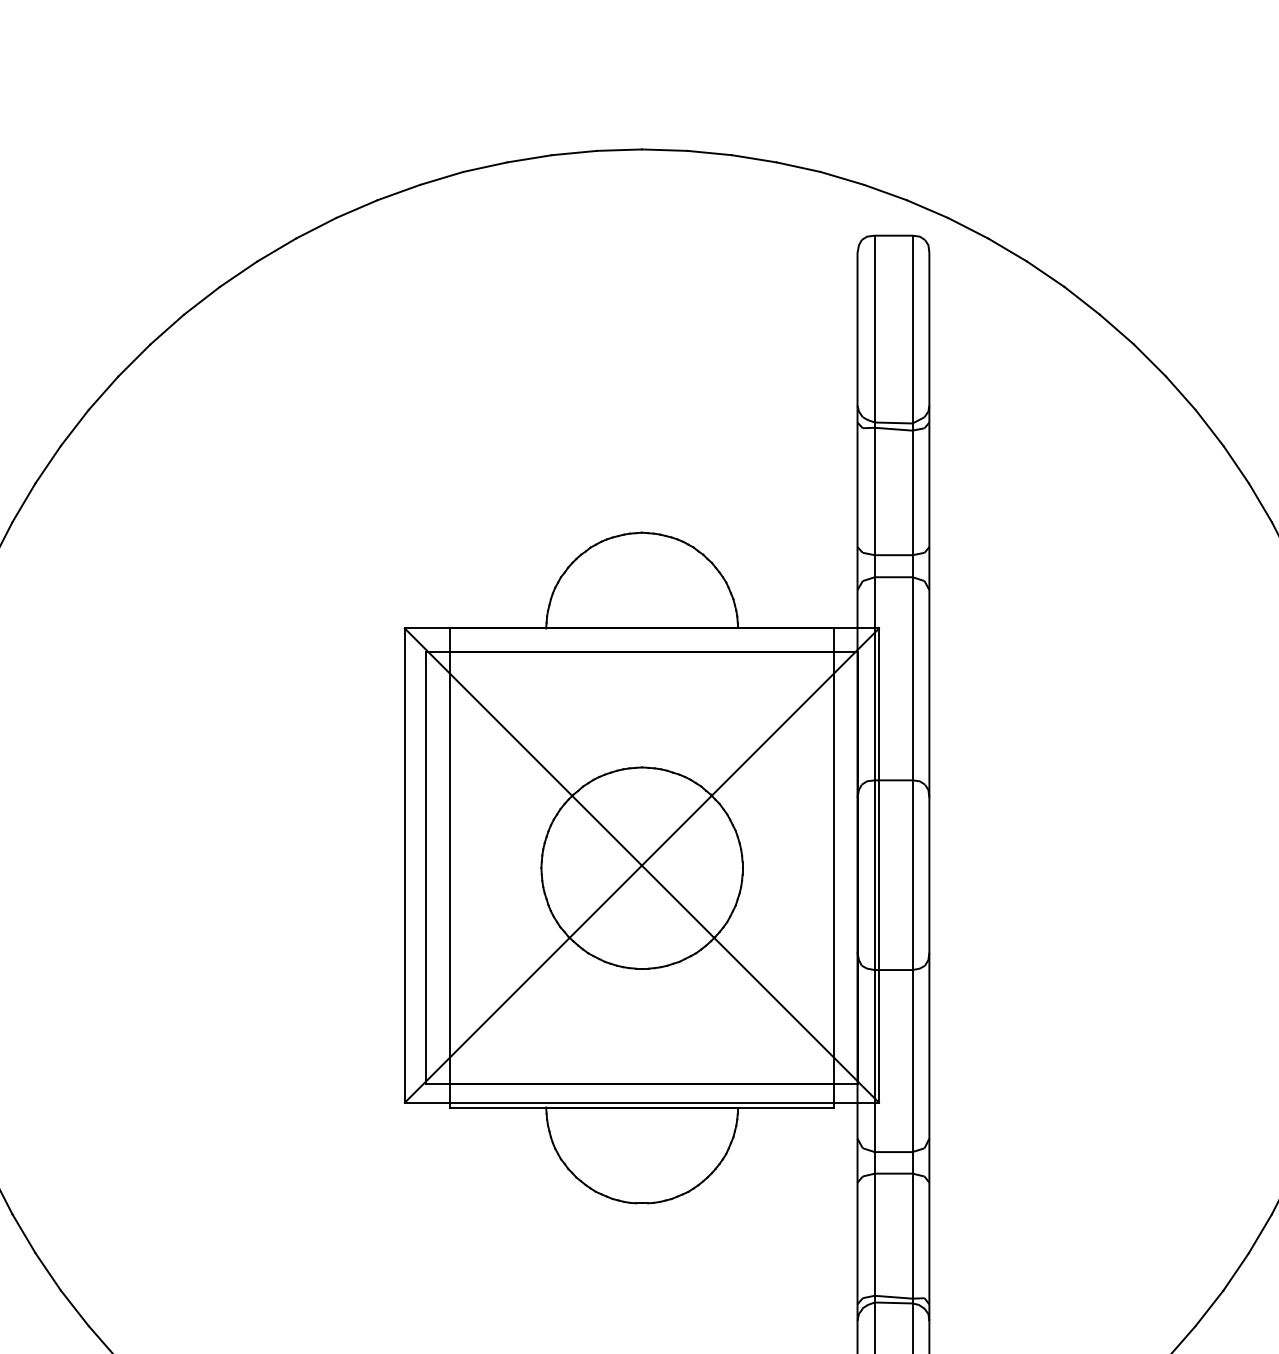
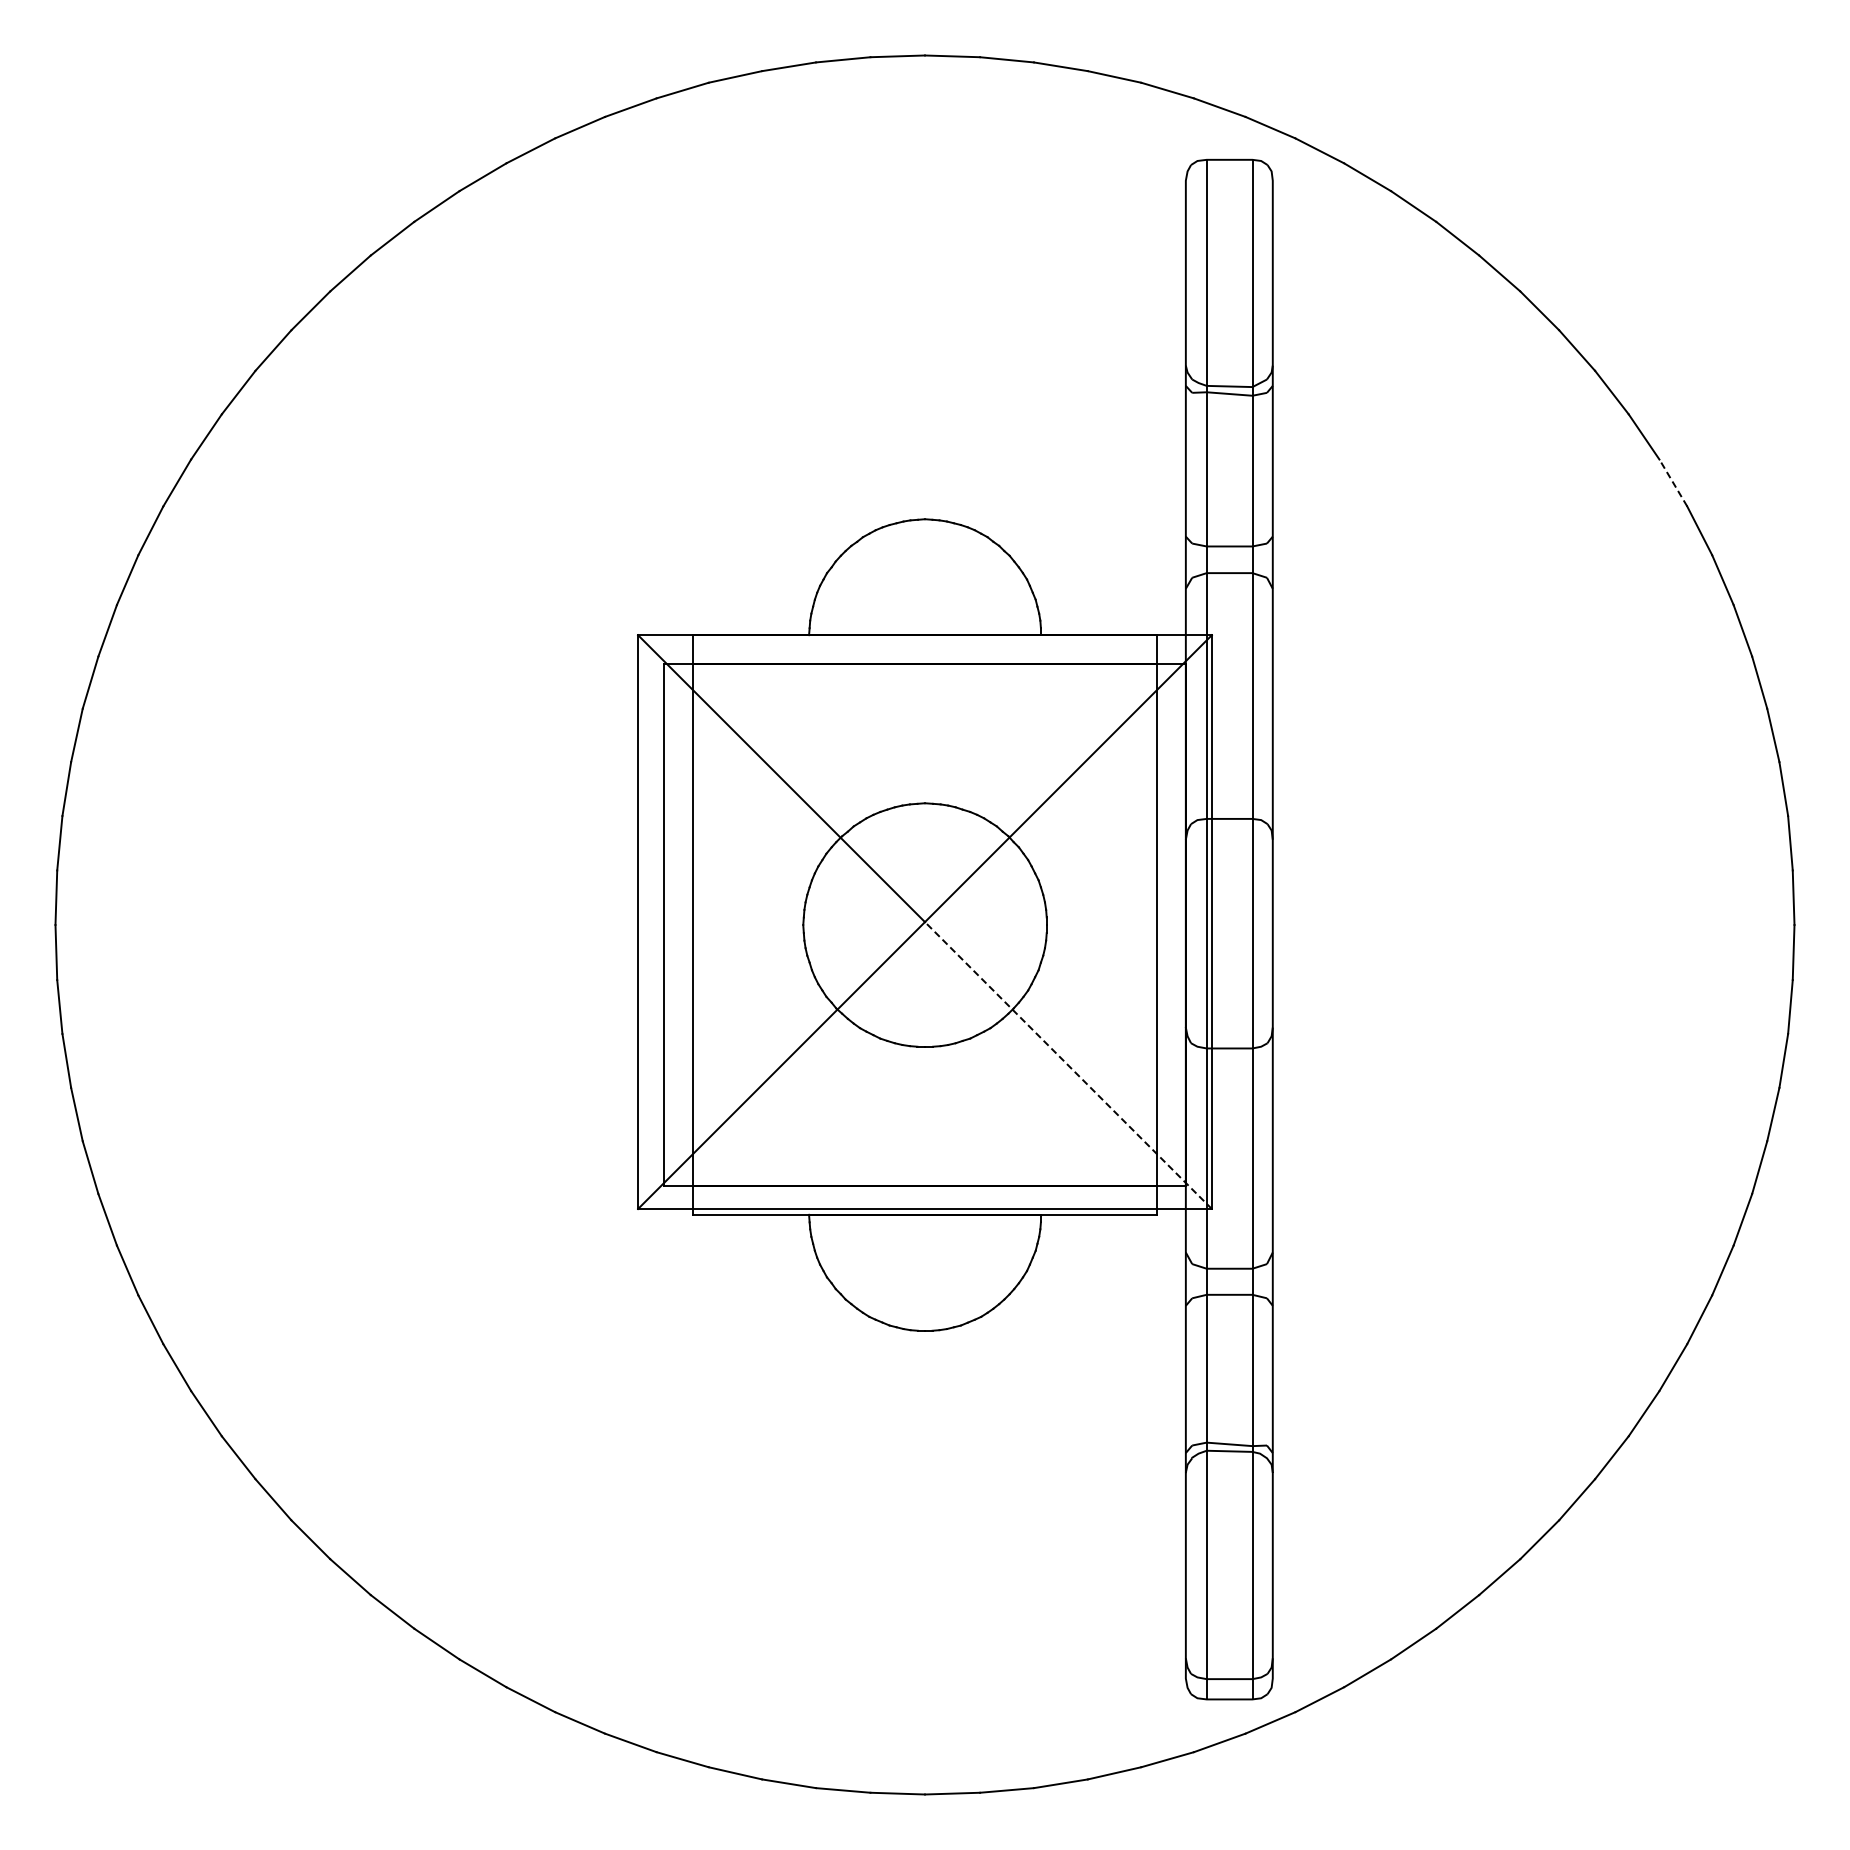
line: (1260, 502) -> (1673, 482), solid -> dashed
line: (760, 984) -> (1068, 1065), solid -> dashed

